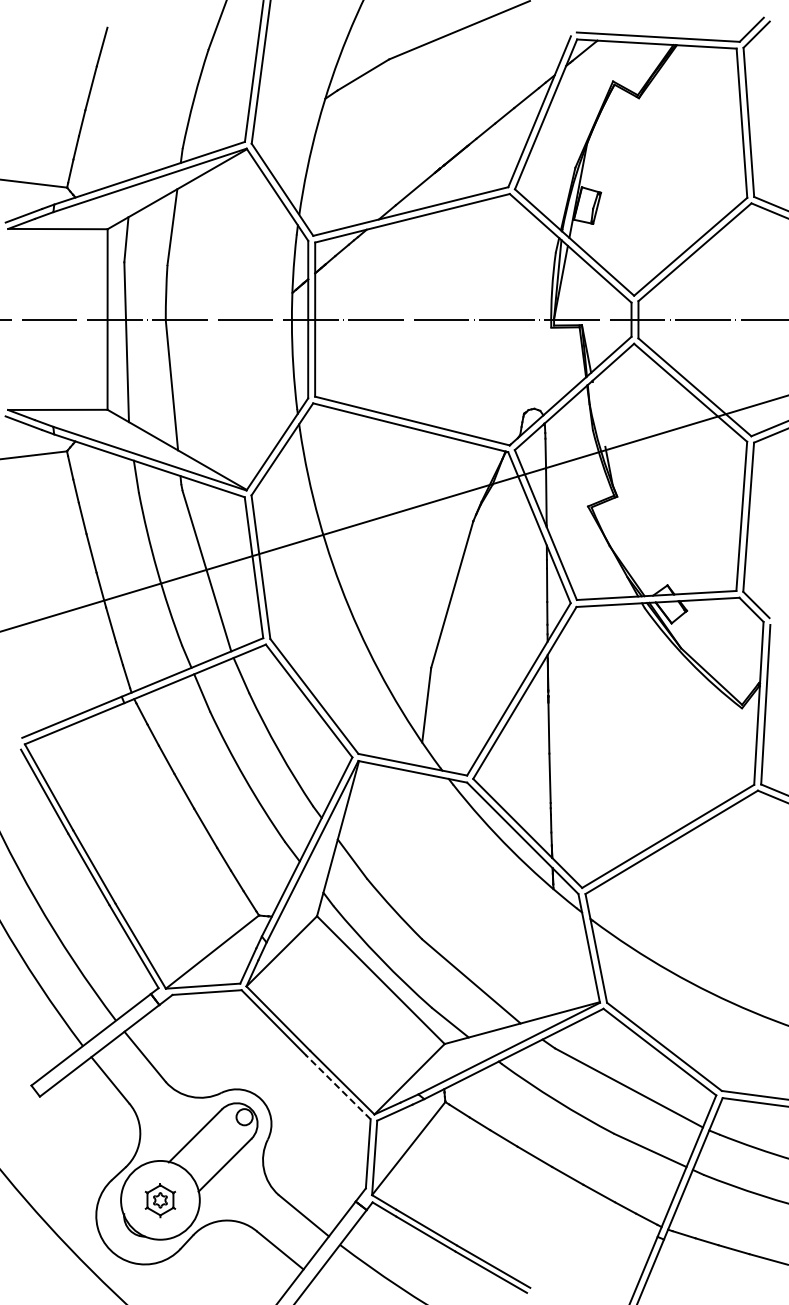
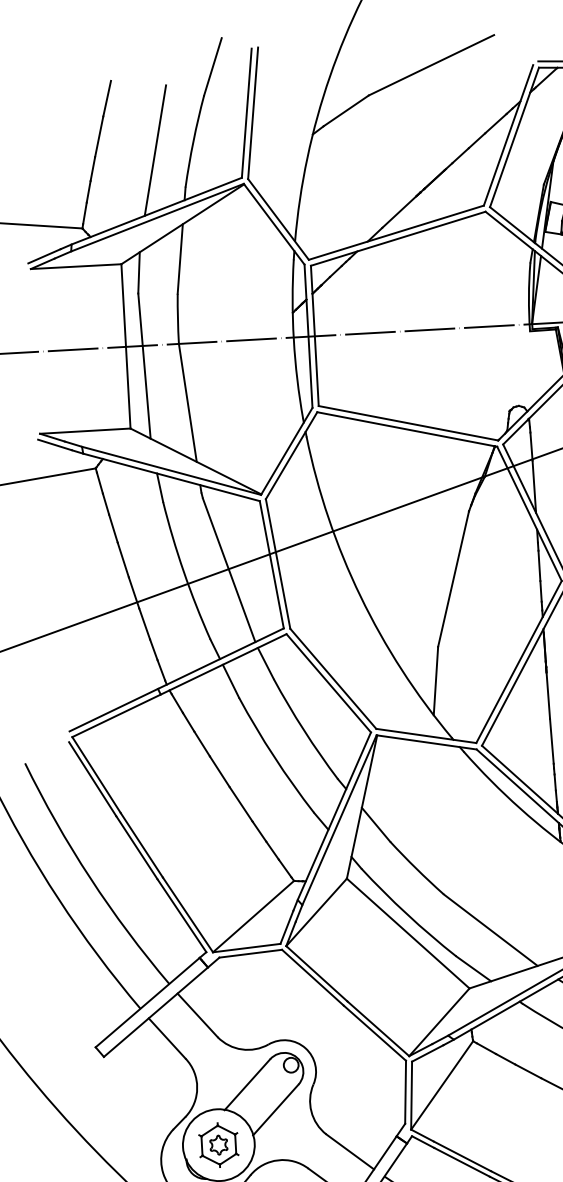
line: (151, 106) -> (155, 150), added
line: (338, 1087) -> (375, 1033), dashed -> solid
part: (160, 1200) -> (218, 1145), size x1.43

